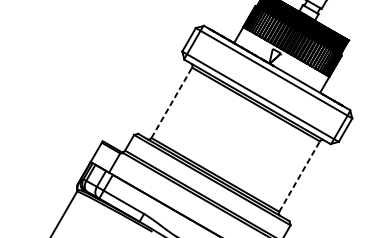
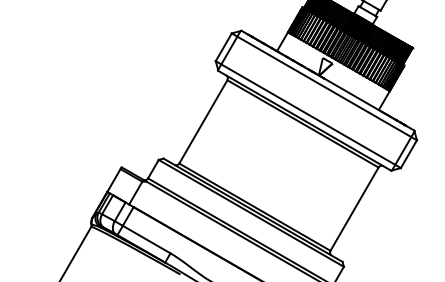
line: (171, 102) -> (203, 121), dashed -> solid
line: (299, 176) -> (354, 208), dashed -> solid

